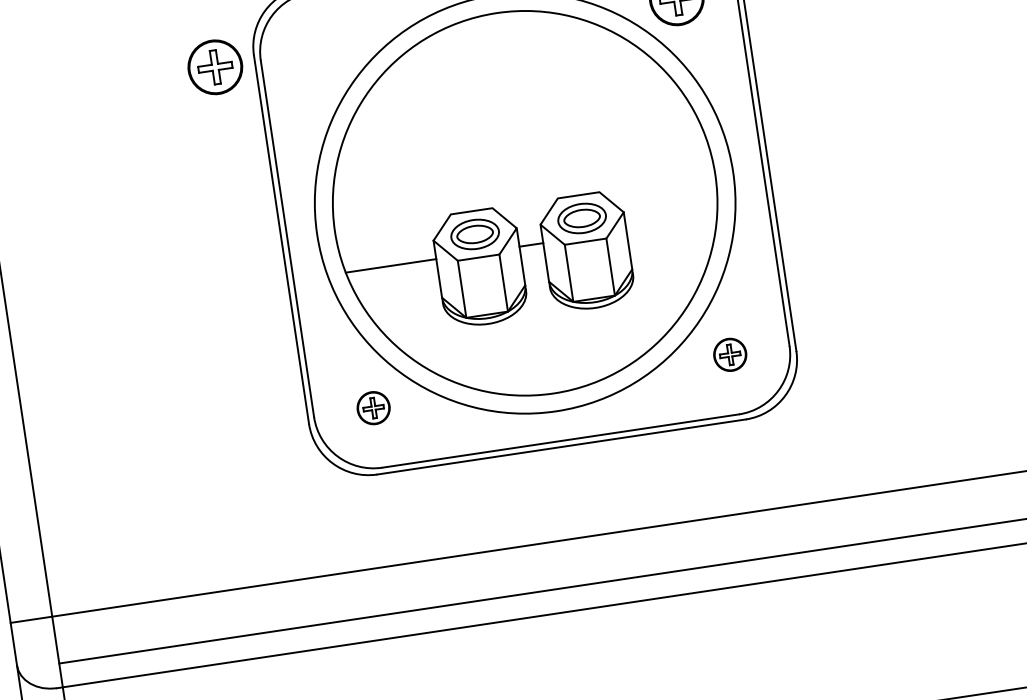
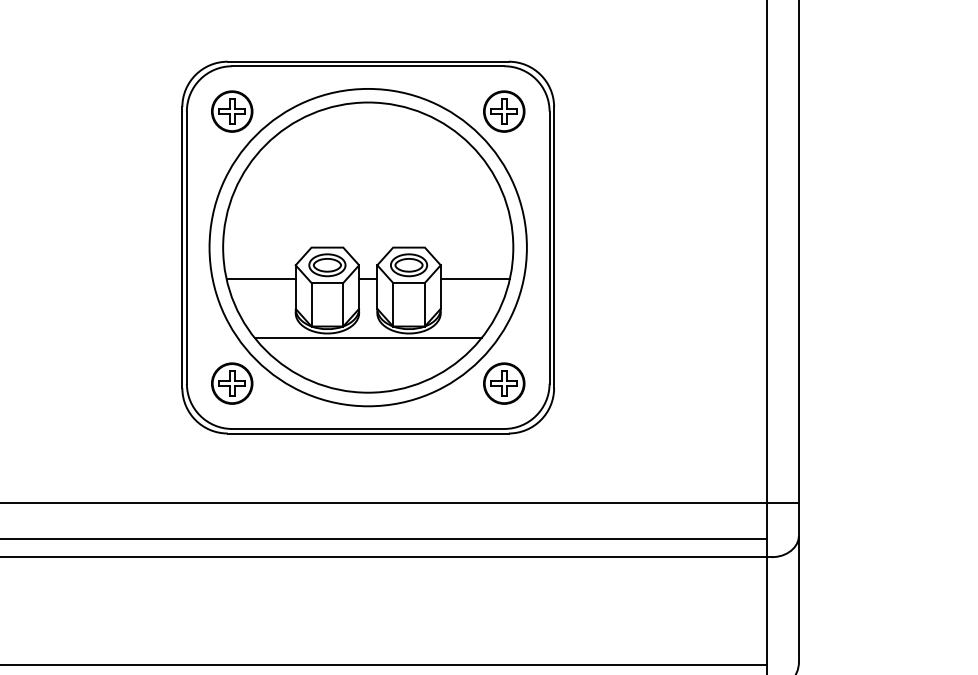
part: (215, 67) -> (232, 111), moved
line: (670, 224) -> (474, 279), added
line: (542, 322) -> (367, 338), added
part: (730, 354) -> (504, 383), size x1.67
part: (373, 408) -> (232, 383), size x1.67

